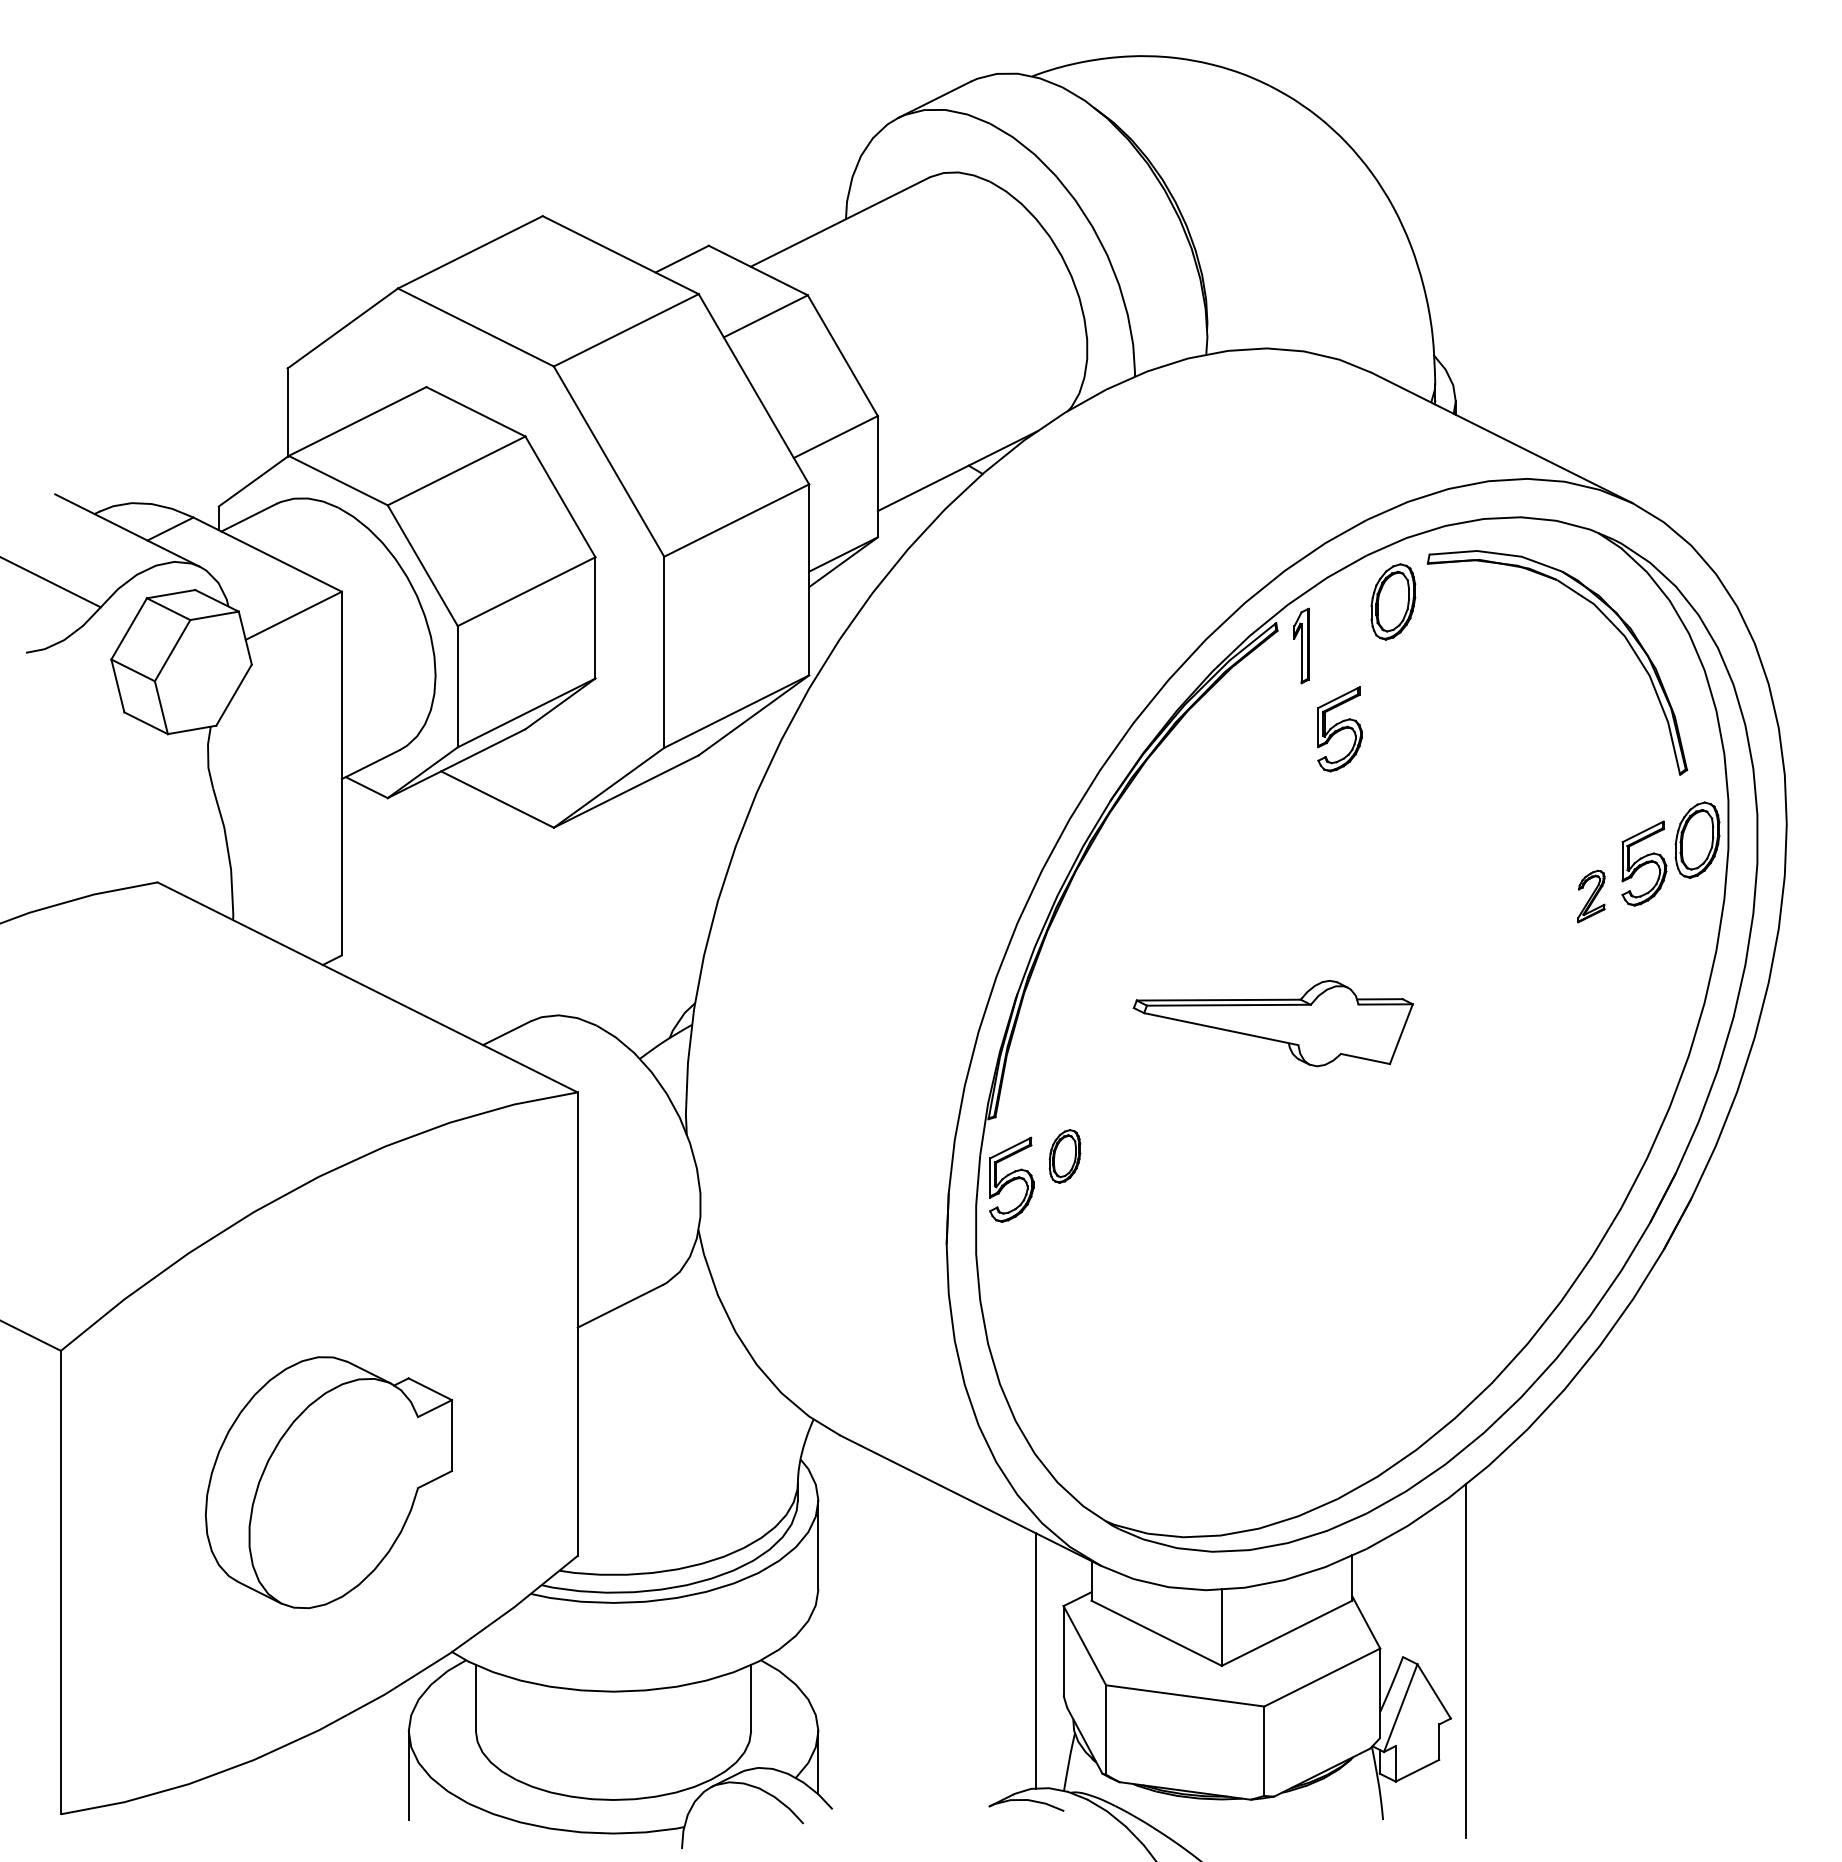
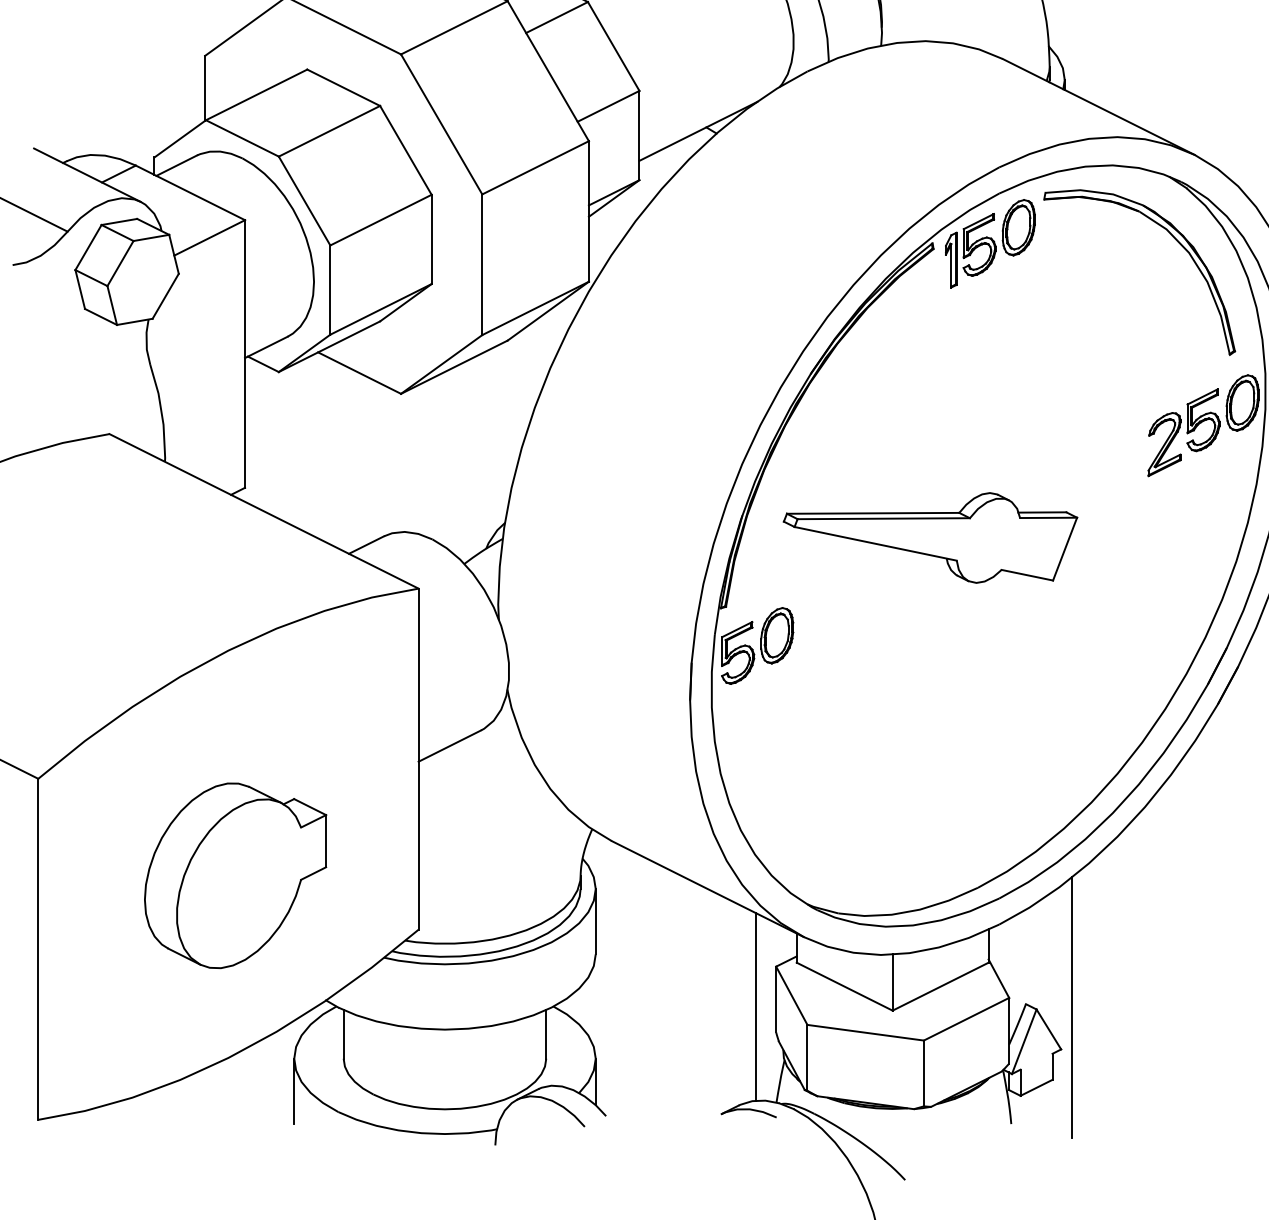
part: (1339, 729) -> (979, 245), moved
part: (1591, 896) -> (1164, 444), size x1.67
part: (1273, 1023) -> (930, 537), size x1.43
part: (1064, 1156) -> (776, 635), size x1.43

